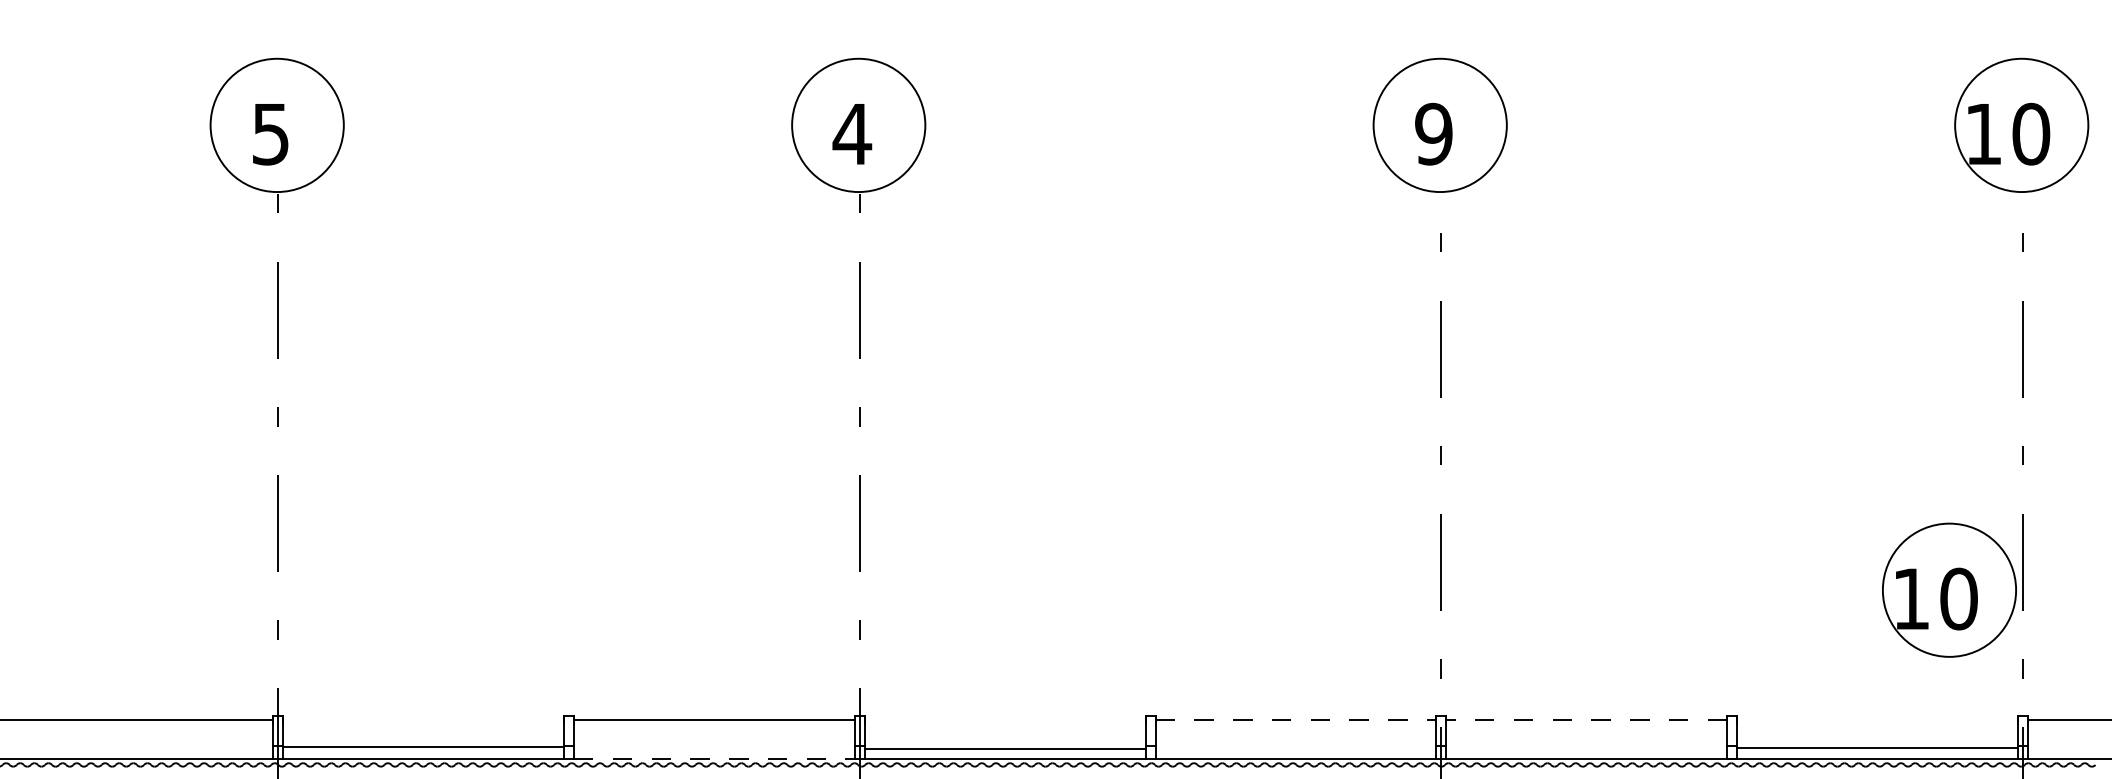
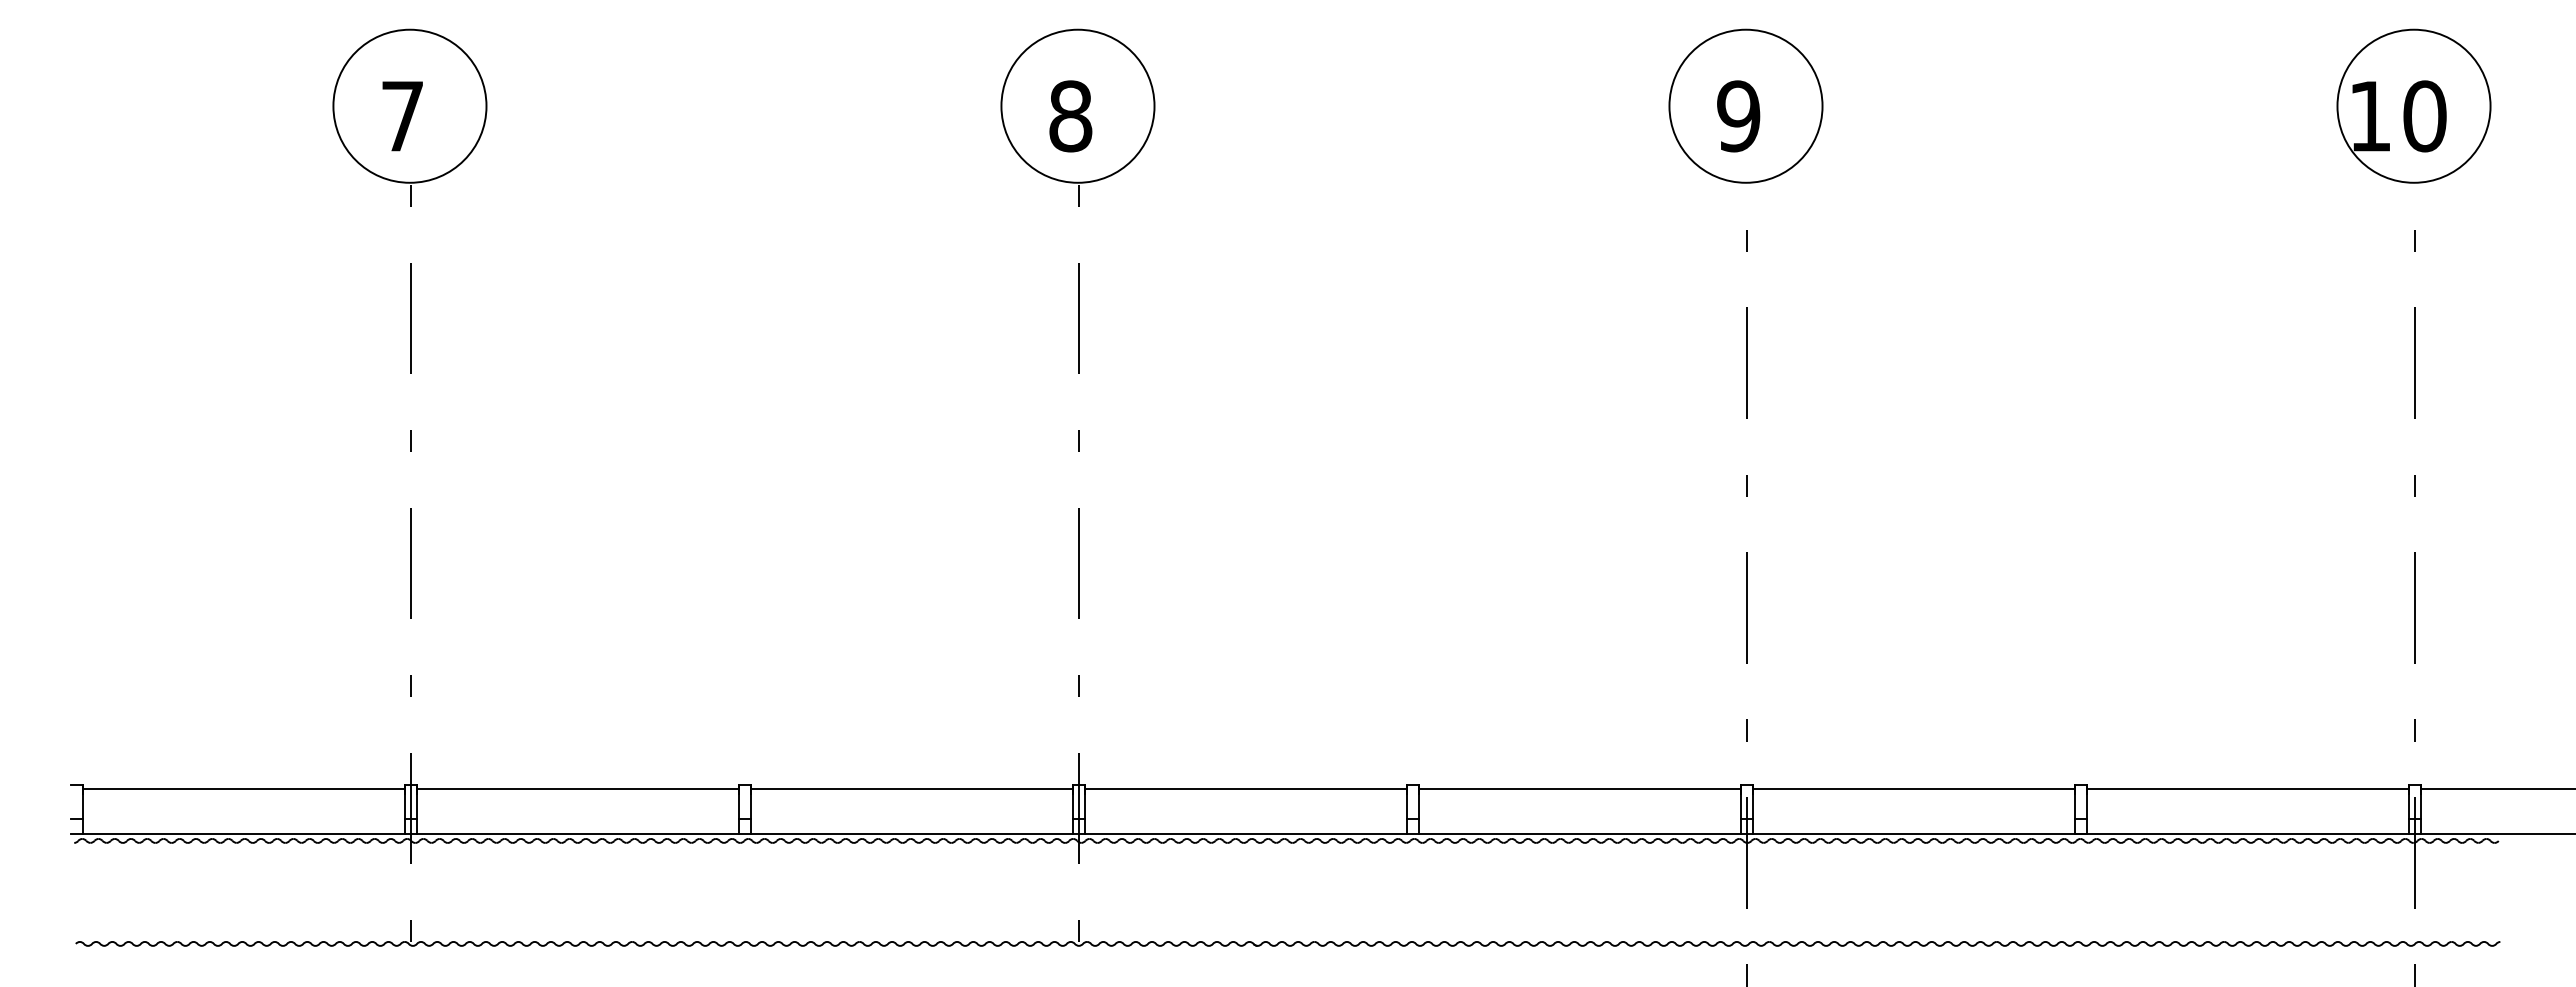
text: (270, 134) -> (402, 116), 5 -> 7
text: (852, 134) -> (1070, 116), 4 -> 8
part: (1949, 589) -> (2330, 639), removed
line: (1296, 720) -> (1580, 789), dashed -> solid
line: (1586, 720) -> (1913, 789), dashed -> solid
line: (423, 747) -> (578, 789), moved
line: (1005, 748) -> (1246, 789), moved
line: (1877, 748) -> (2248, 789), moved
line: (714, 759) -> (912, 834), dashed -> solid

